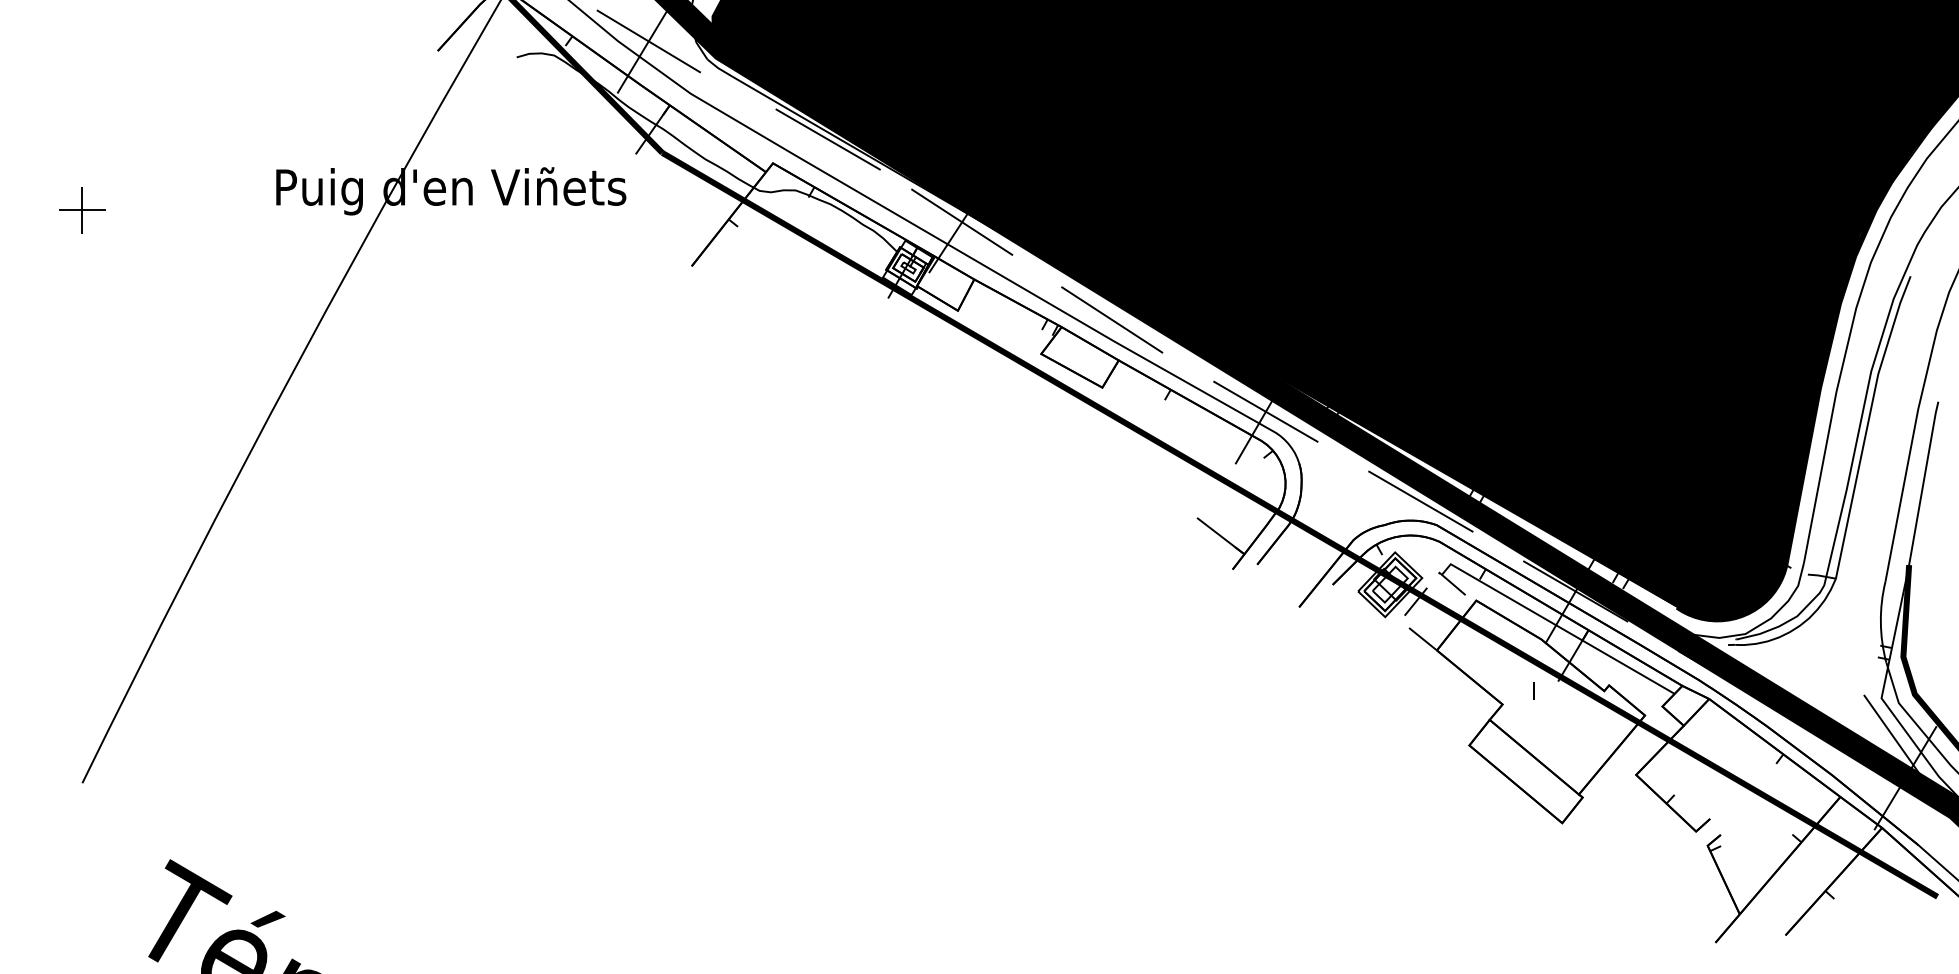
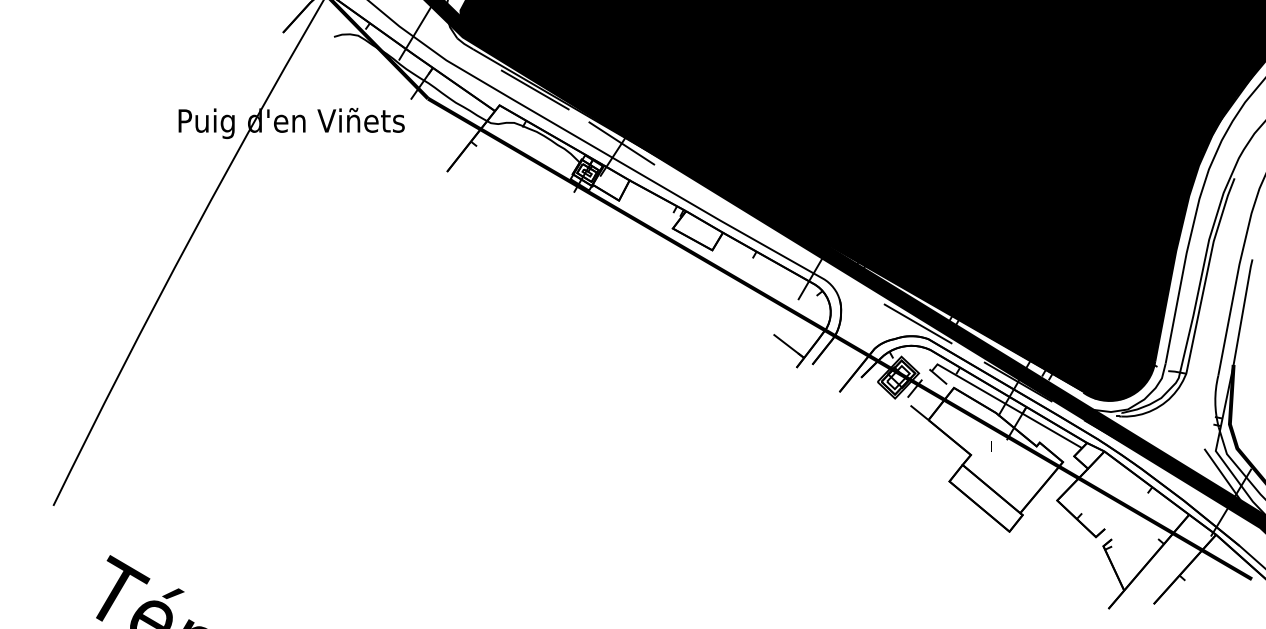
line: (649, 41) -> (419, 26), removed
part: (82, 209) -> (53, 135), removed
line: (1111, 319) -> (718, 206), removed
line: (1265, 411) -> (817, 265), removed

